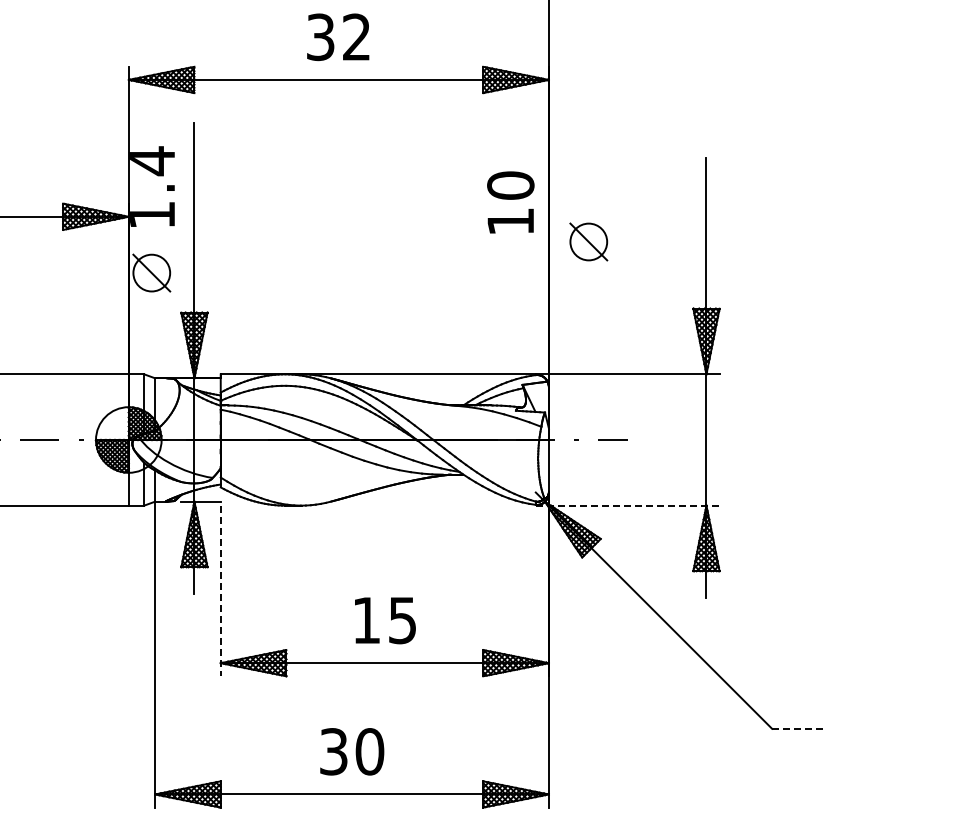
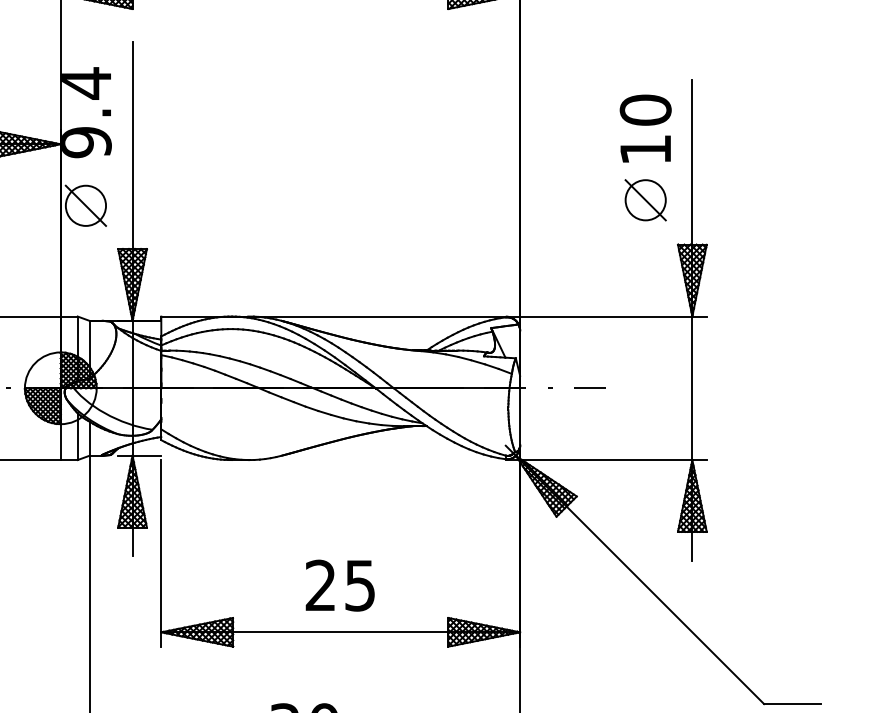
text: (510, 202) -> (645, 128), moved
text: (152, 215) -> (86, 142), 1.4 -> 9.4
part: (588, 241) -> (645, 199), moved
line: (627, 505) -> (606, 459), dashed -> solid
line: (220, 591) -> (161, 553), dashed -> solid
text: (366, 619) -> (320, 584), 15 -> 25
line: (798, 728) -> (792, 703), dashed -> solid

